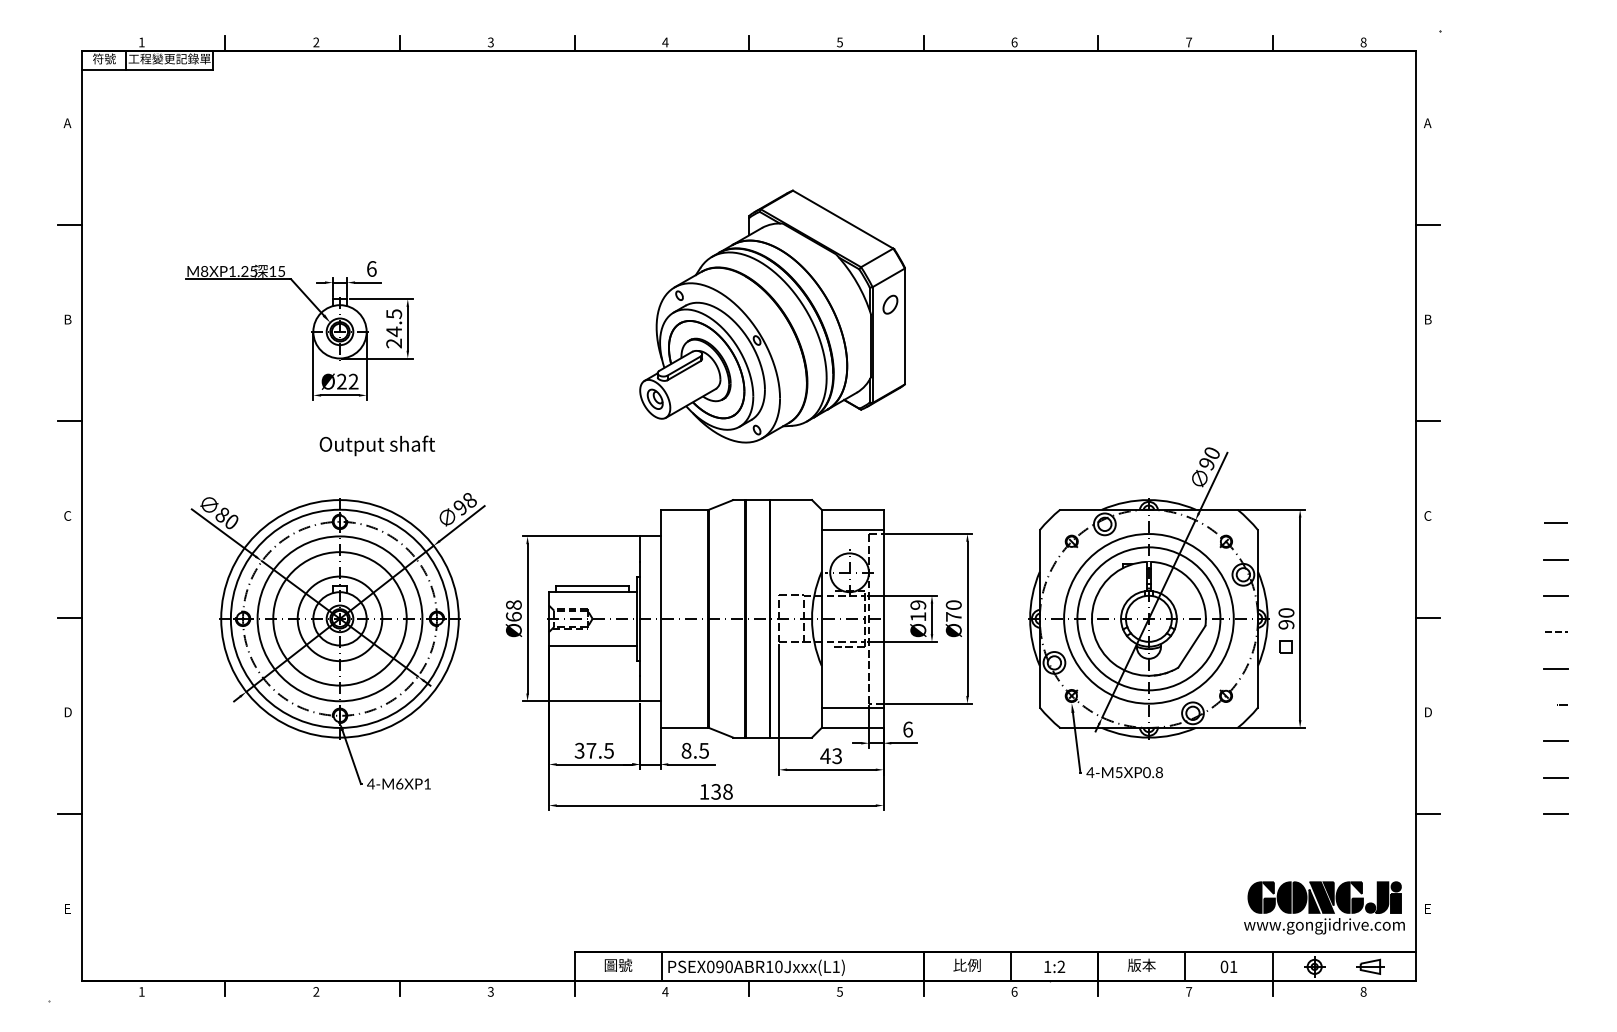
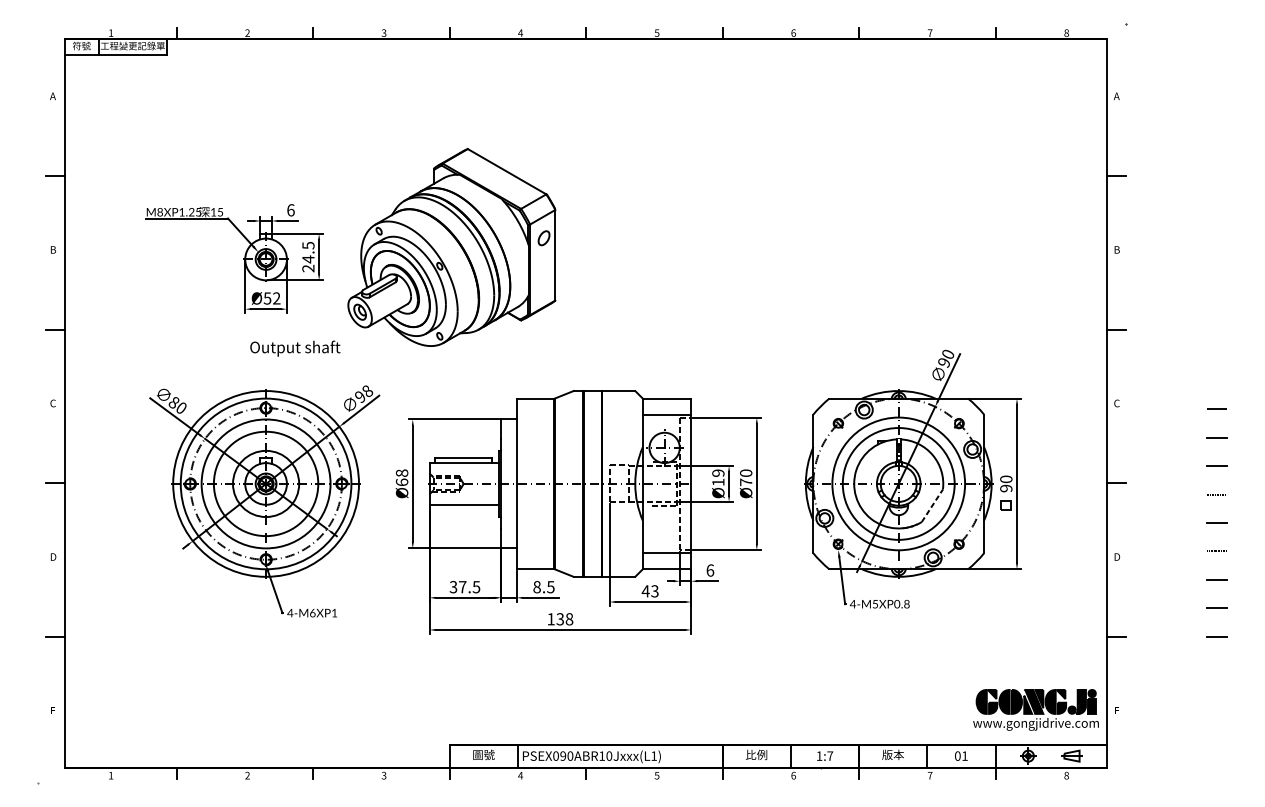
part: (772, 316) -> (451, 247), moved
text: (341, 381) -> (267, 298), Ø22 -> Ø52
line: (1191, 646) -> (932, 505), solid -> dashed
text: (1061, 966) -> (830, 755), 1:2 -> 1:7

